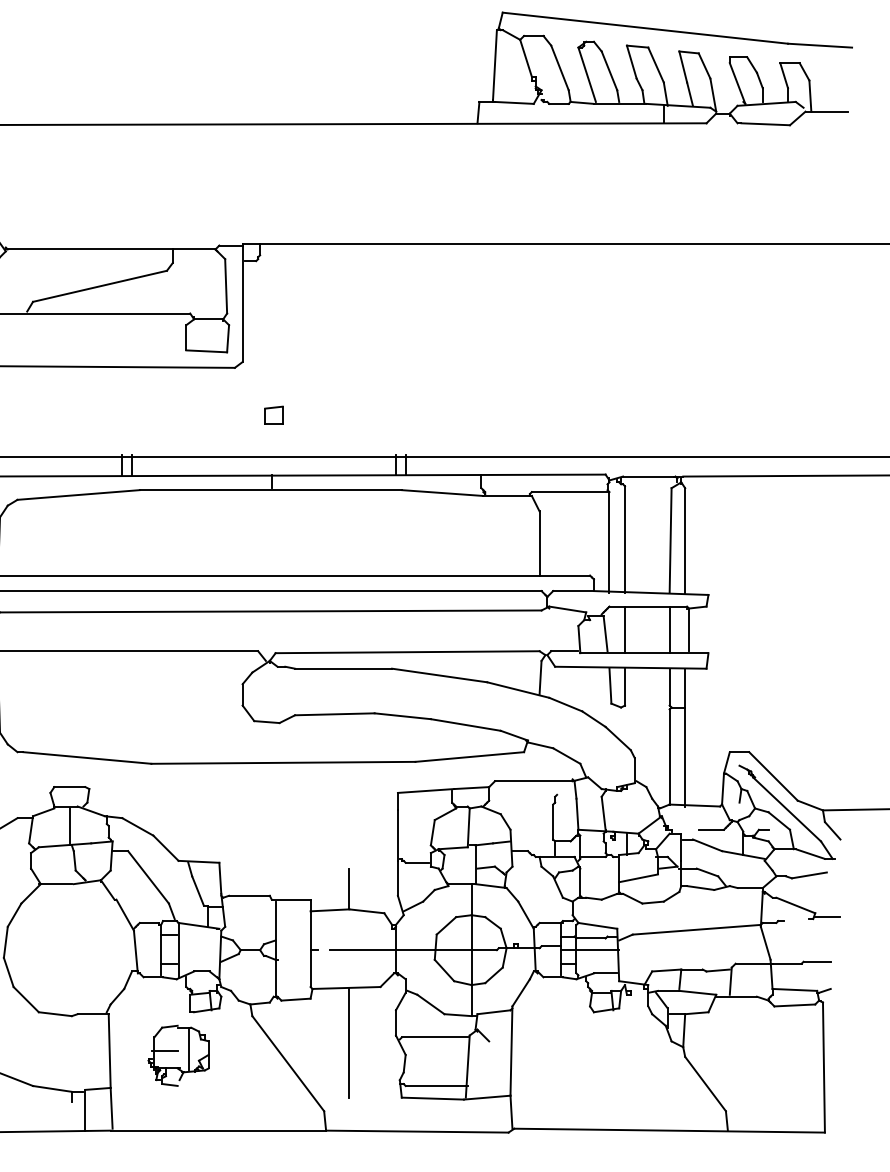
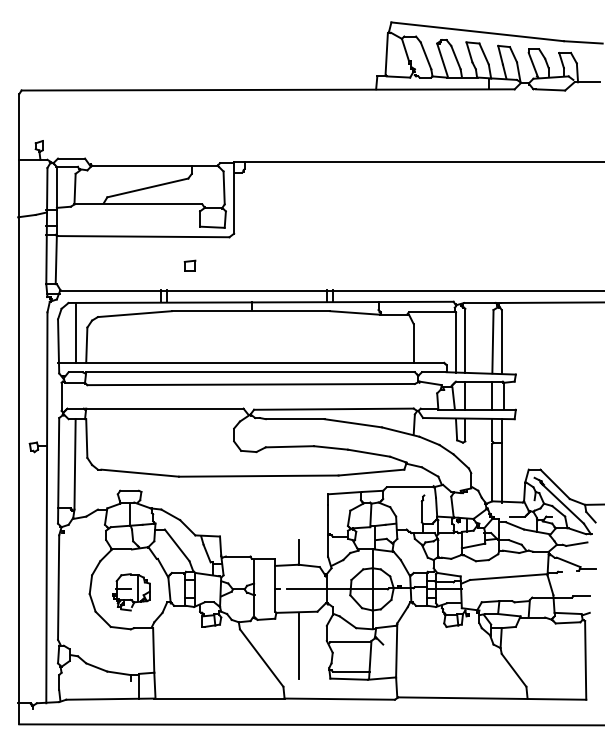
part: (273, 414) -> (189, 265), moved
part: (178, 1056) -> (131, 592), moved

